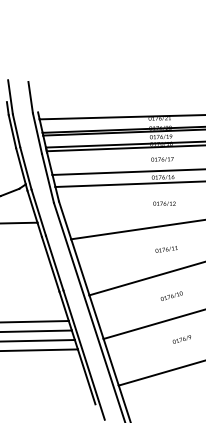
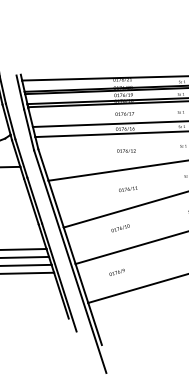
line: (30, 97) -> (14, 62), removed
text: (171, 296) -> (120, 228), moved
text: (181, 338) -> (116, 271), moved

